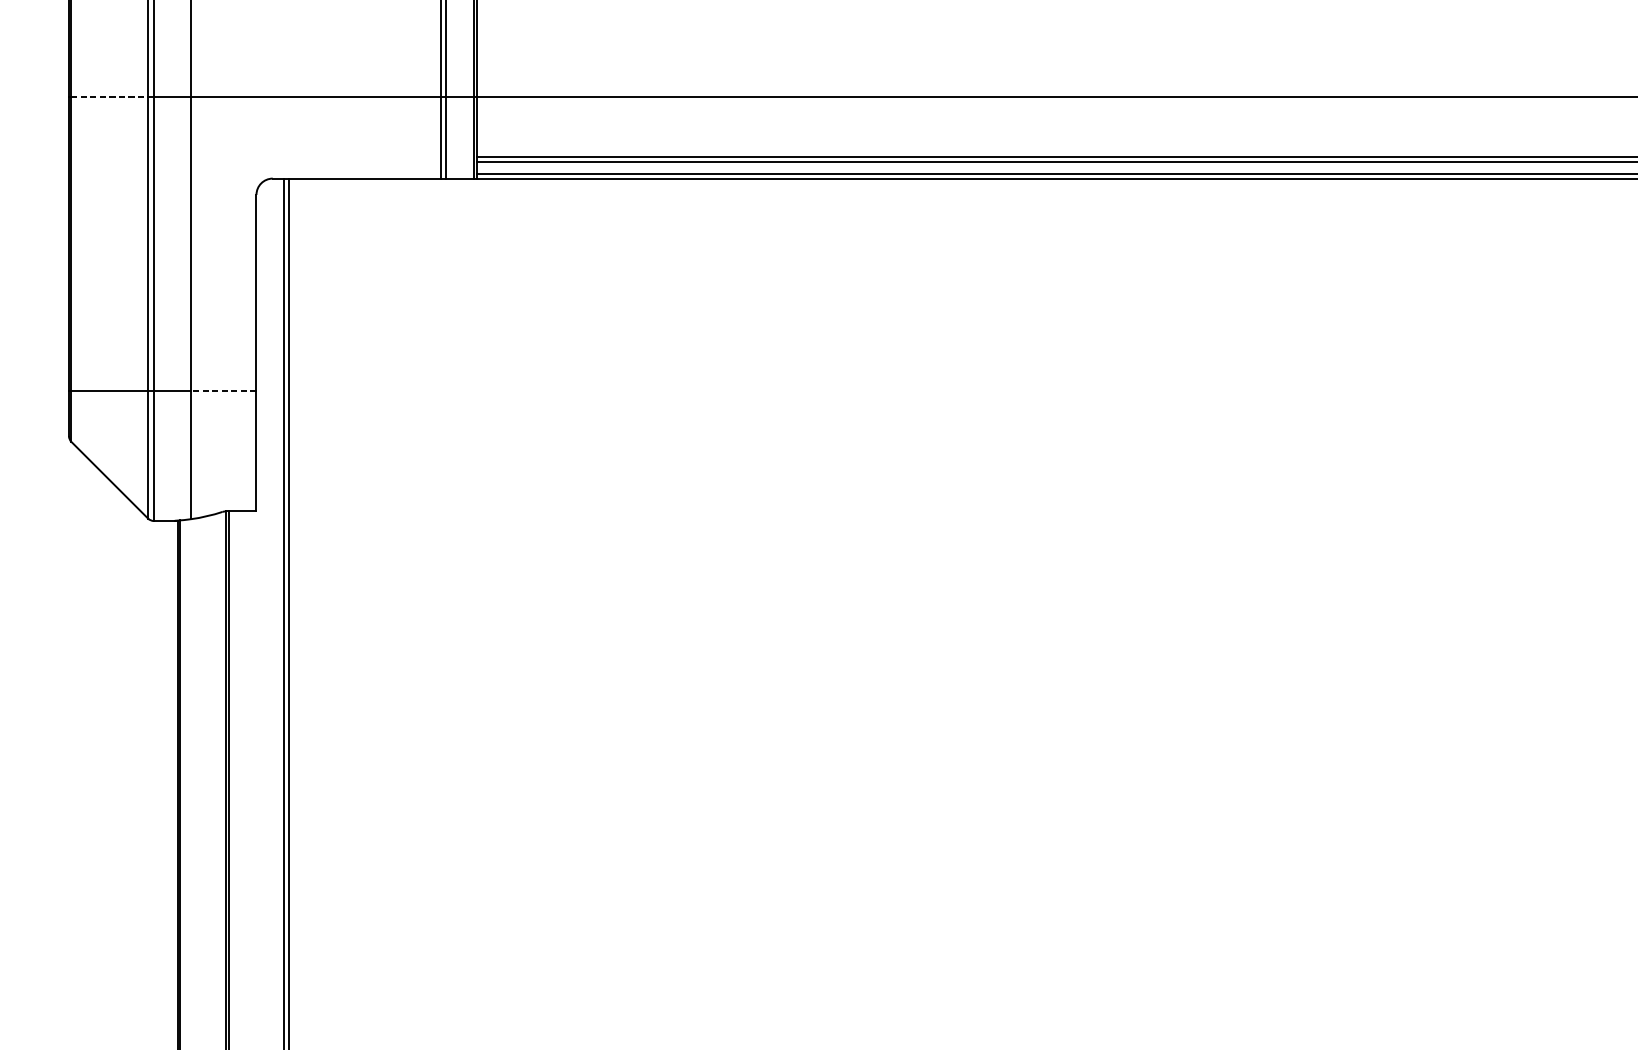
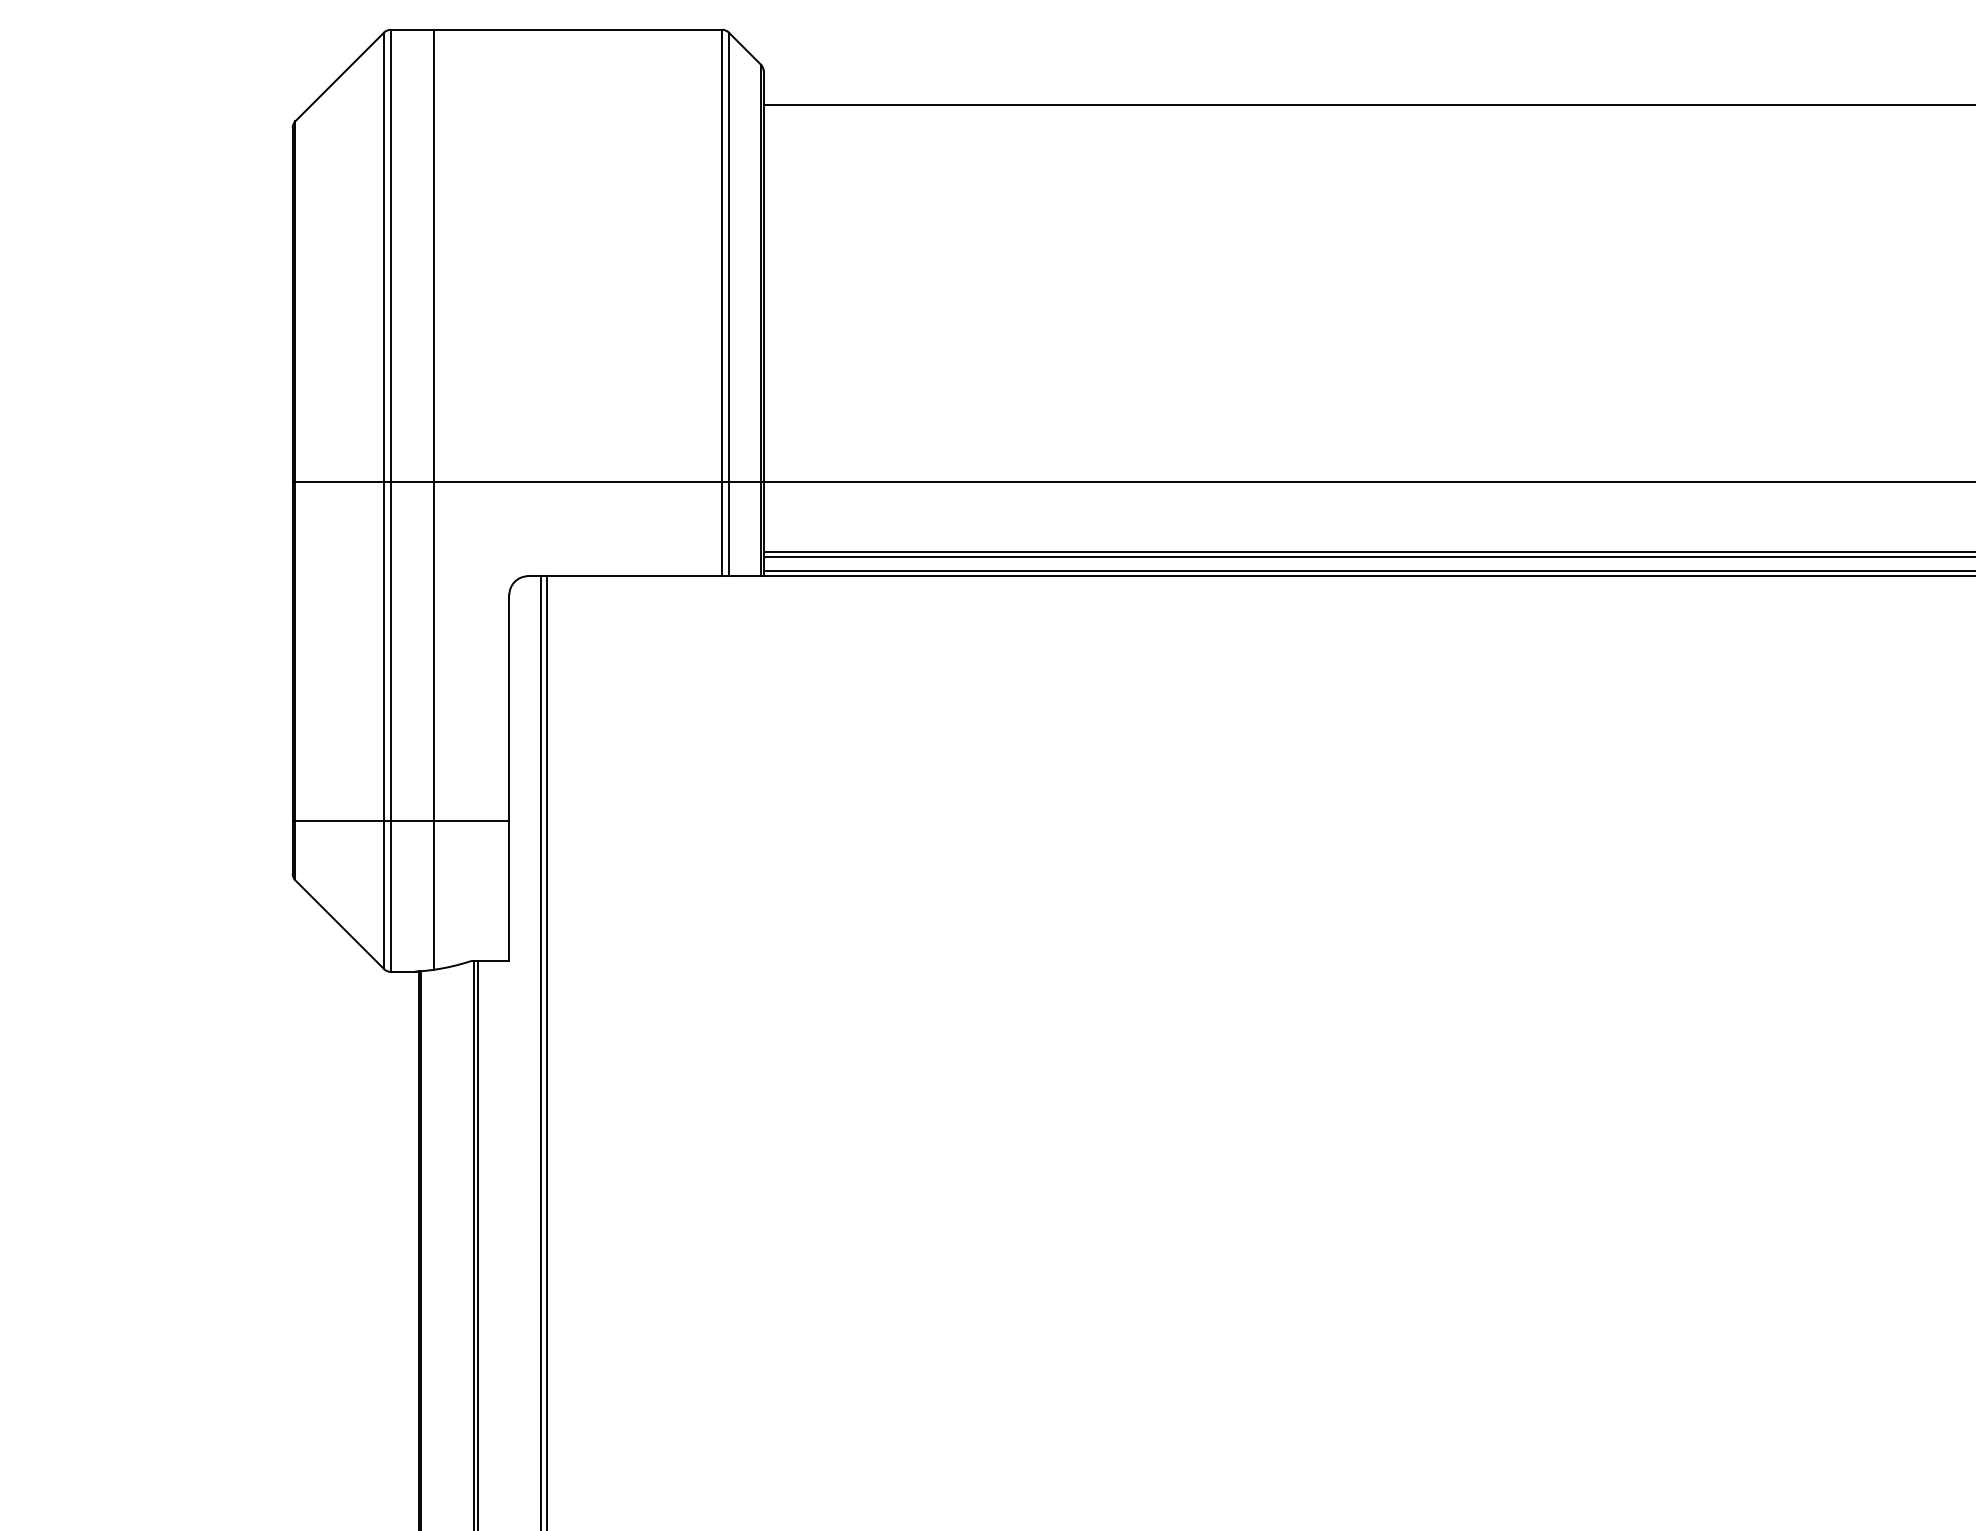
line: (110, 97) -> (340, 482), dashed -> solid
line: (223, 390) -> (471, 821), dashed -> solid

